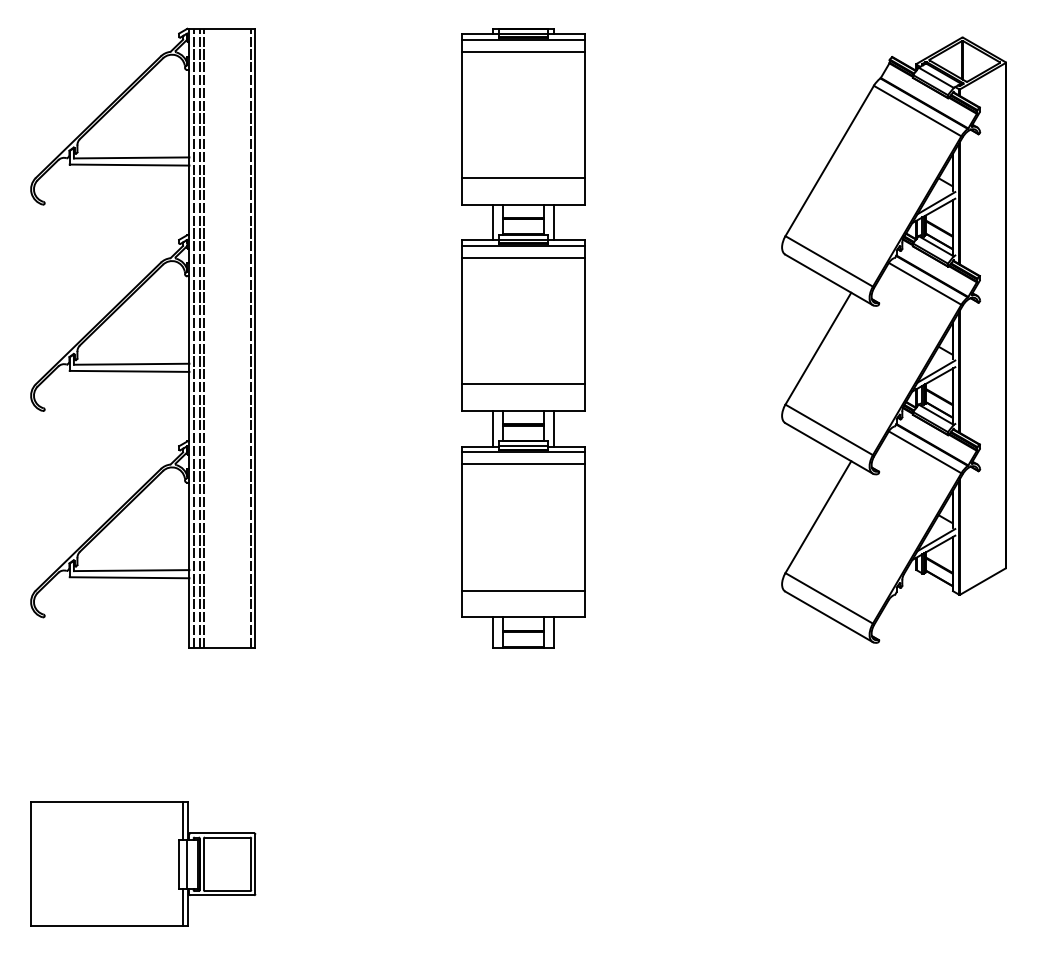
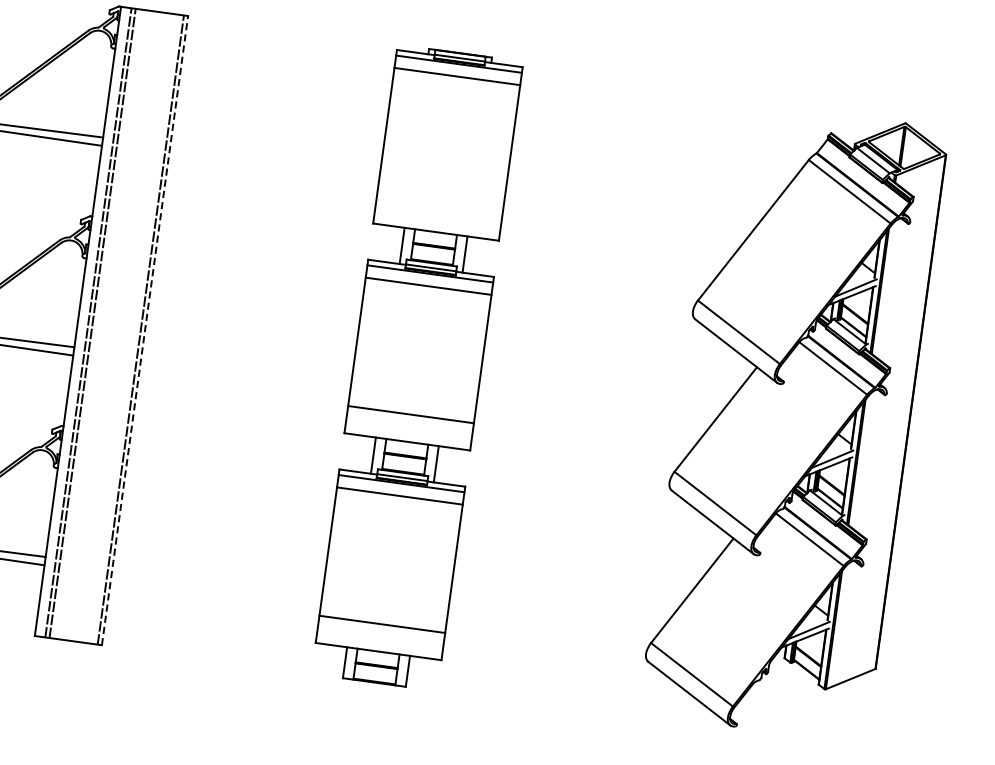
line: (523, 177) -> (439, 204), removed
line: (193, 337) -> (82, 321), removed
line: (255, 338) -> (145, 330), solid -> dashed

